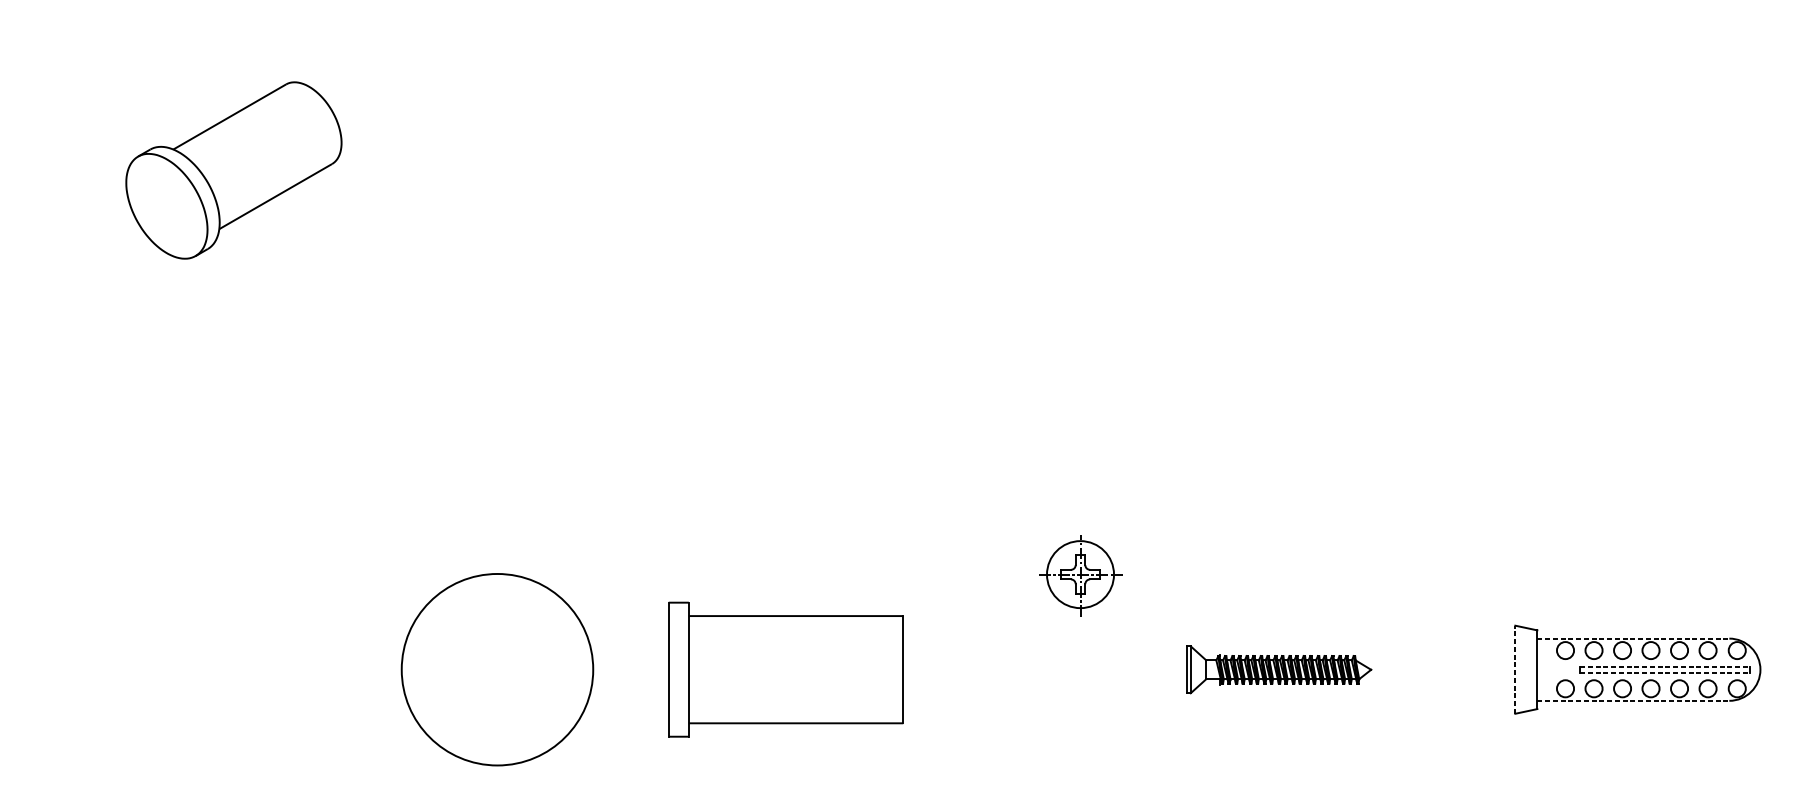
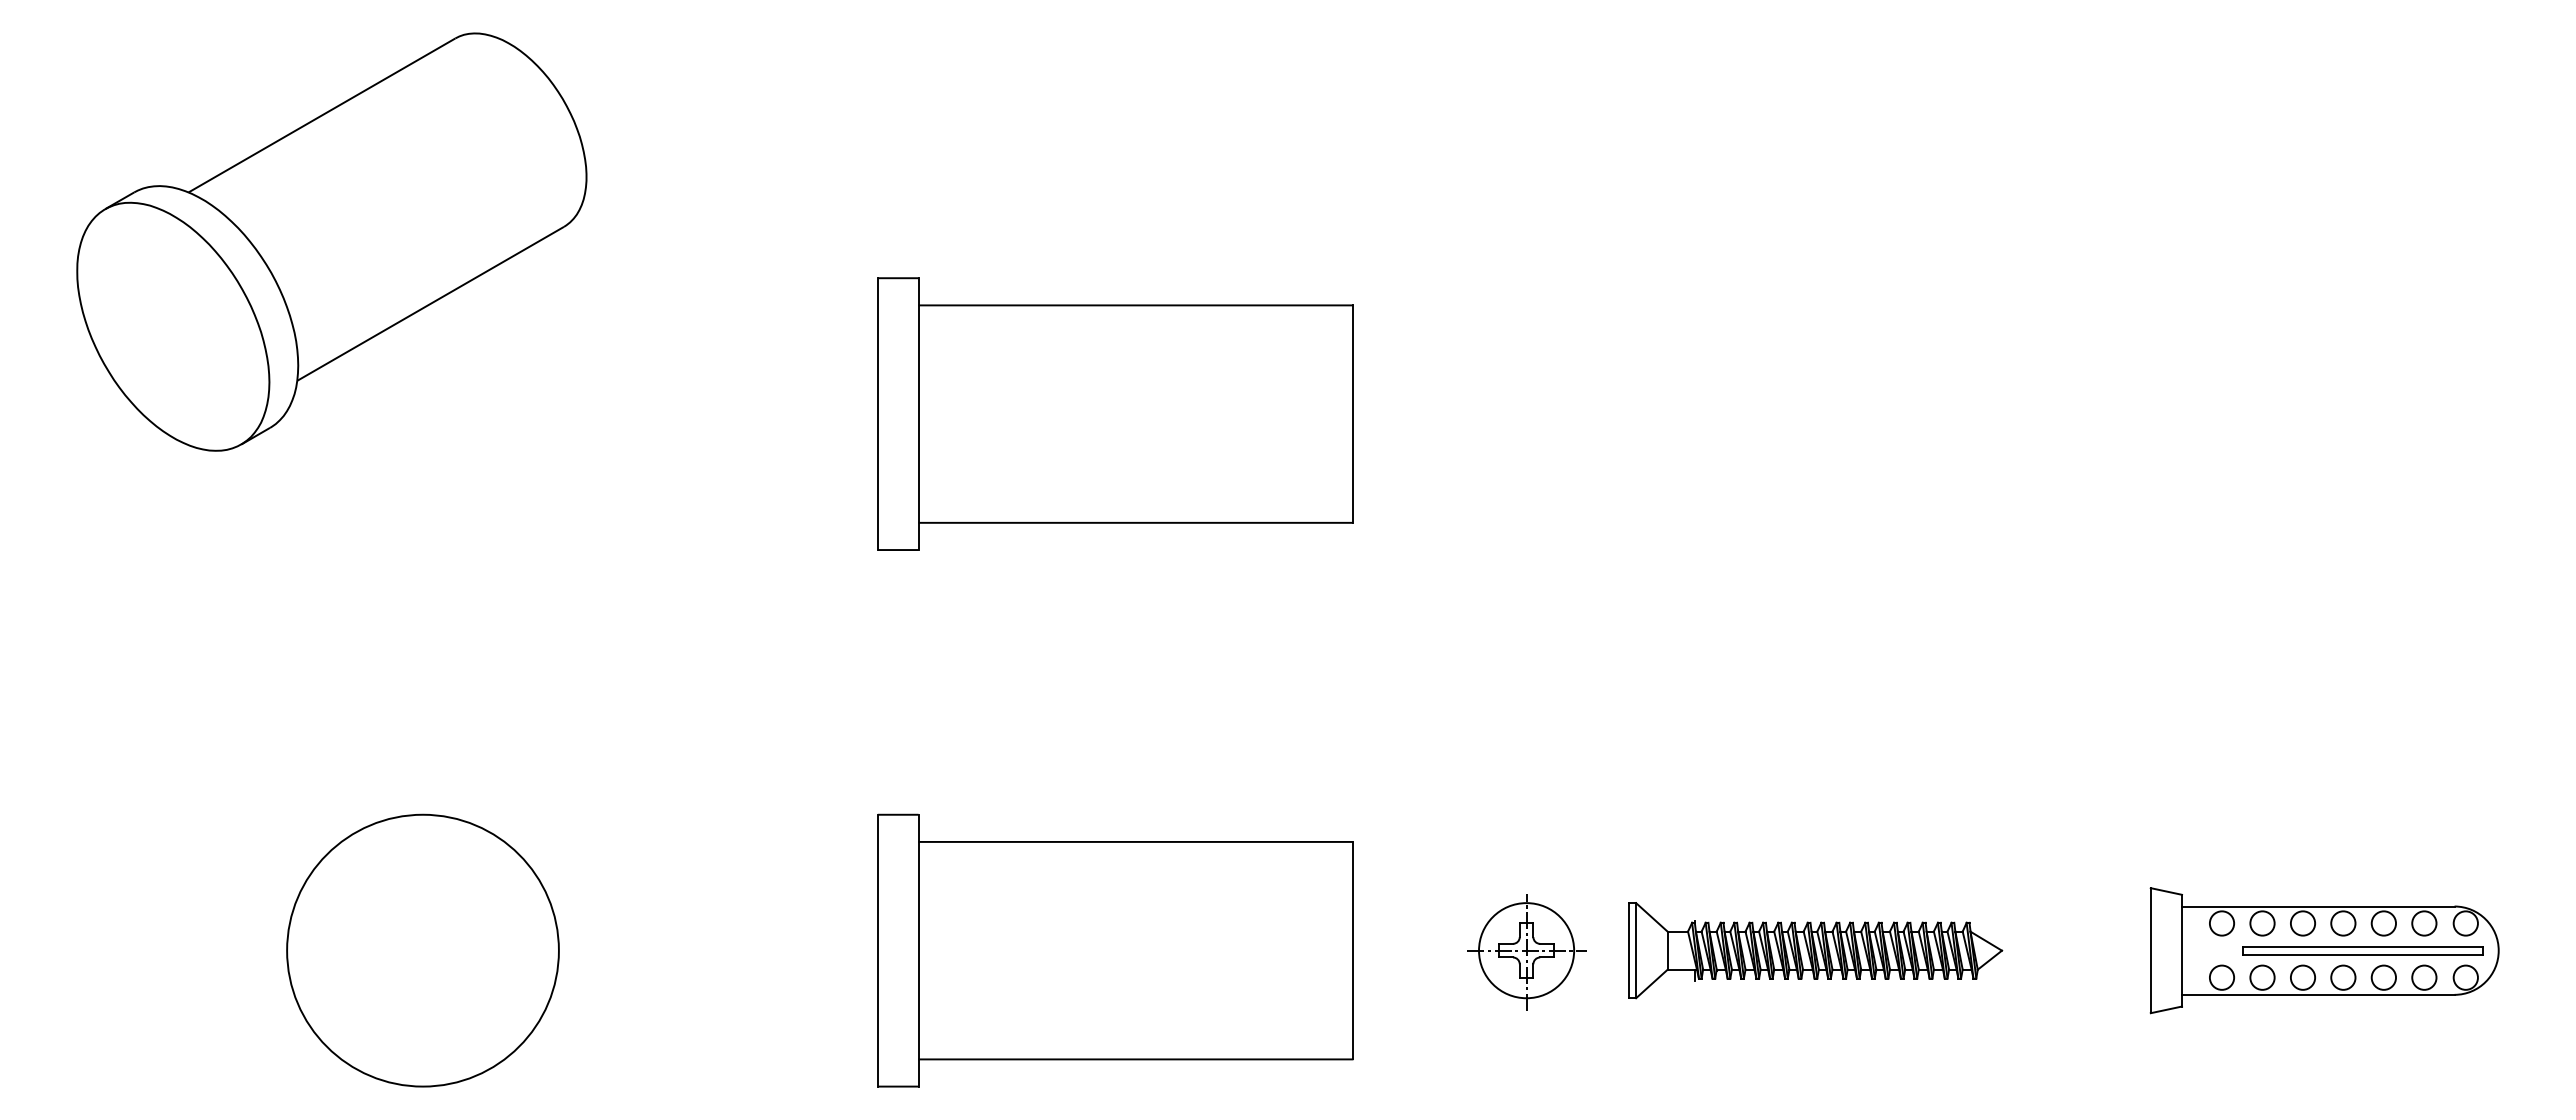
part: (233, 170) -> (331, 241), size x1.67
part: (785, 291) -> (1115, 413), added
part: (1080, 575) -> (1526, 952), moved
line: (1633, 638) -> (2318, 906), dashed -> solid
line: (1665, 666) -> (2363, 946), dashed -> solid
circle: (497, 669) -> (422, 950), moved
part: (785, 669) -> (1115, 950), size x1.43
part: (1279, 669) -> (1815, 950), size x1.43
line: (1515, 669) -> (2150, 950), dashed -> solid
line: (1665, 672) -> (2363, 954), dashed -> solid
line: (1633, 700) -> (2318, 994), dashed -> solid

